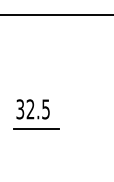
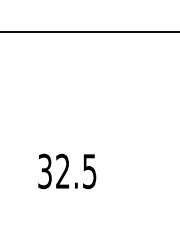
text: (32, 109) -> (66, 171), moved
line: (36, 129) -> (73, 230), removed

